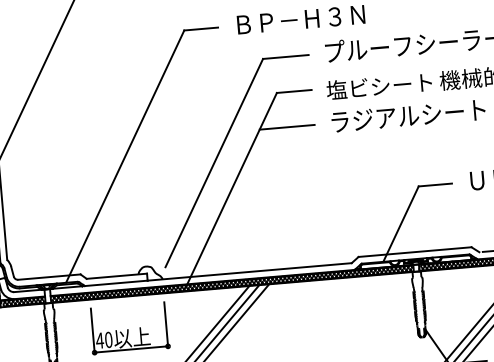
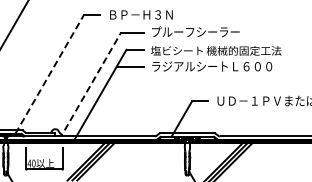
line: (124, 156) -> (49, 74), solid -> dashed
line: (215, 163) -> (93, 81), solid -> dashed

